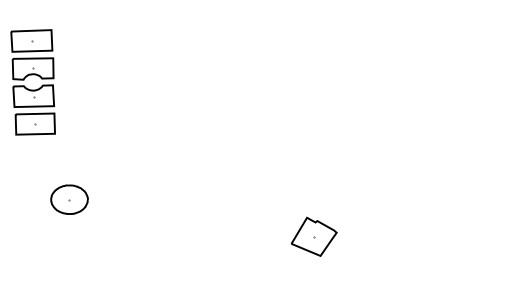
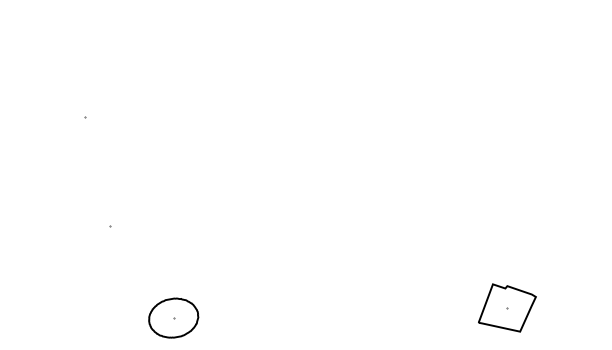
part: (32, 75) -> (94, 162), removed

